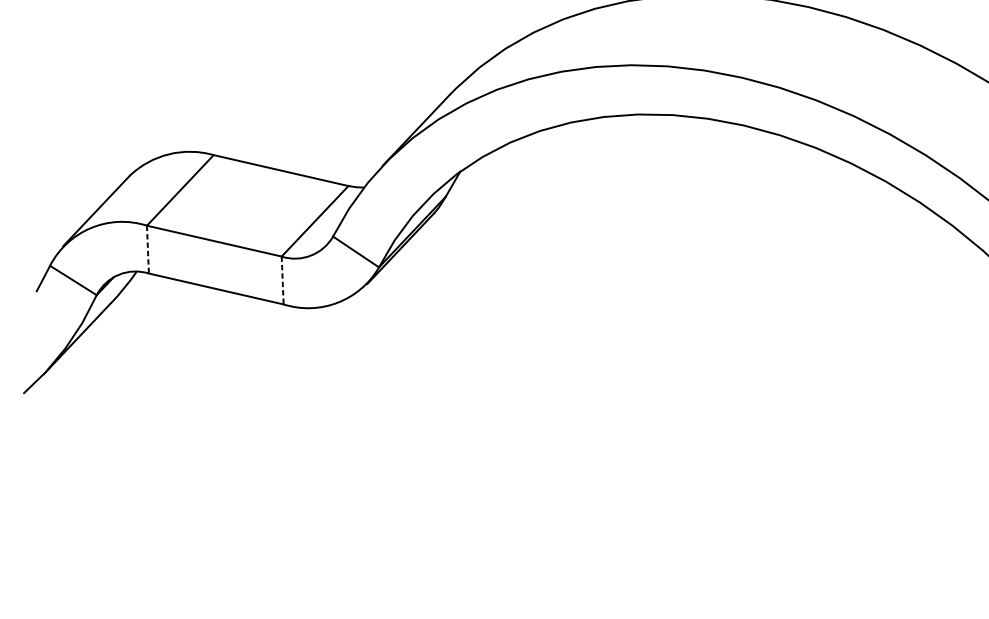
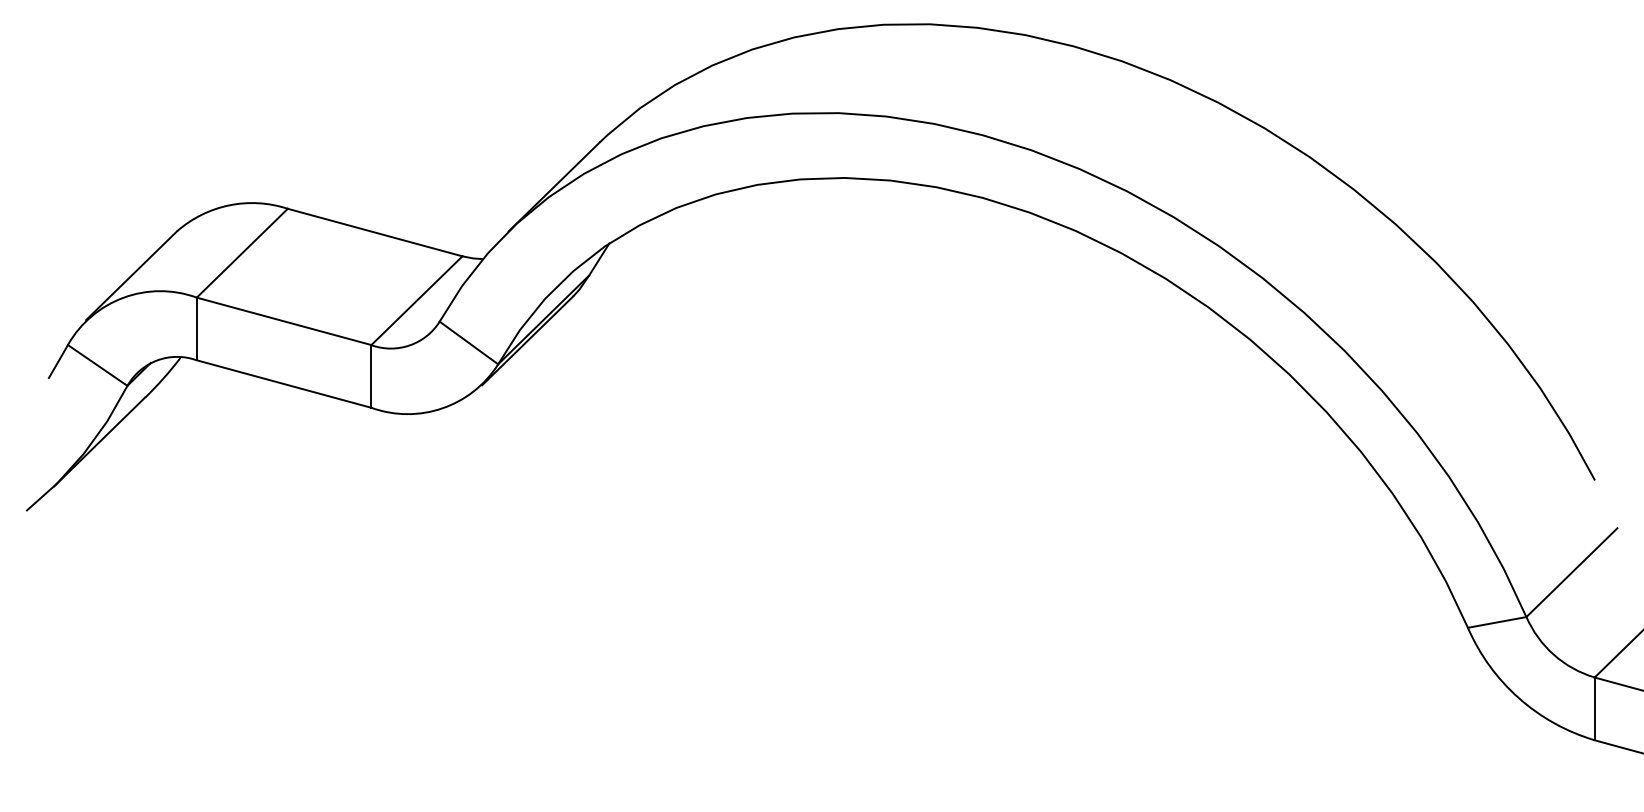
line: (147, 250) -> (196, 329), dashed -> solid
line: (282, 280) -> (371, 376), dashed -> solid

